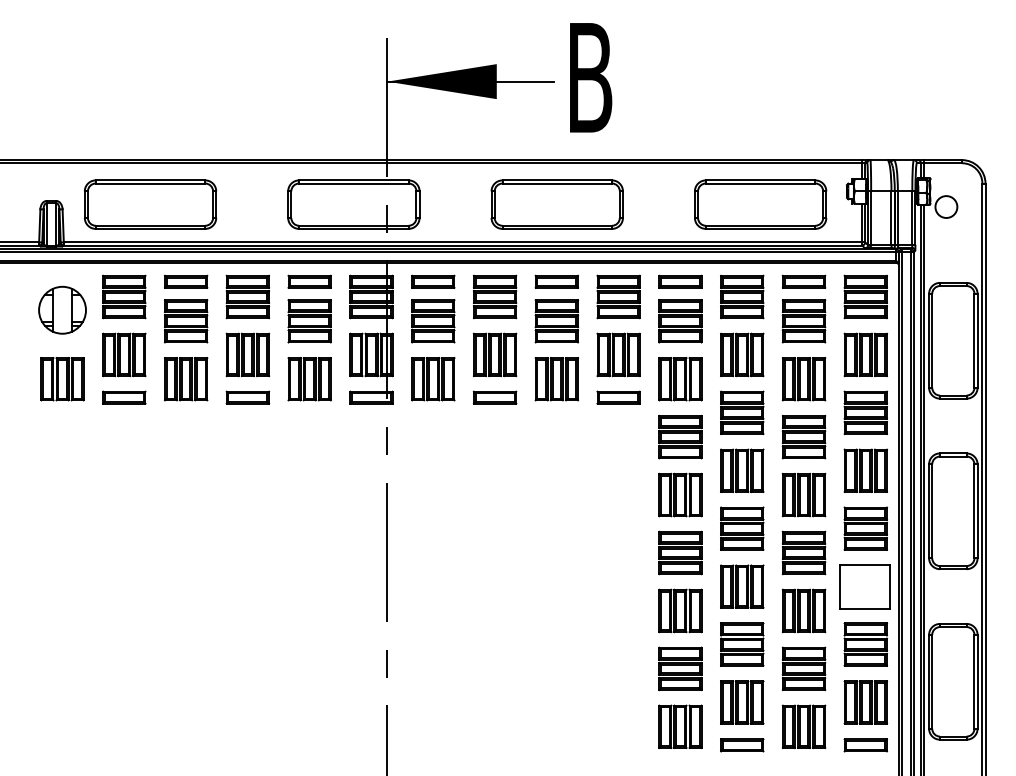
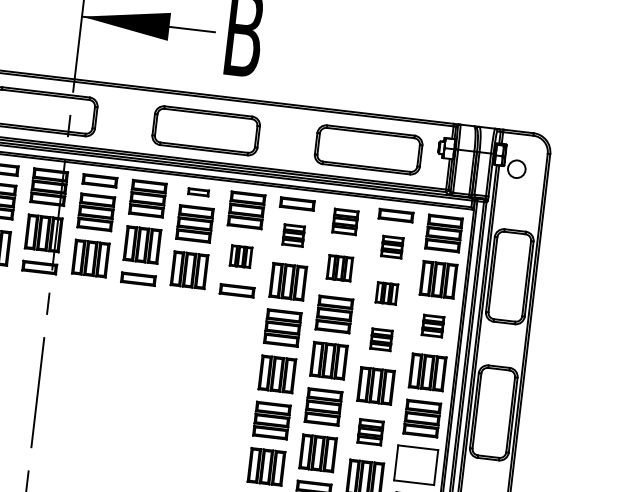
part: (556, 281) -> (198, 192), size x0.6
part: (742, 296) -> (345, 221), size x0.7
part: (680, 321) -> (293, 235), size x0.6
part: (803, 321) -> (391, 247), size x0.6
part: (618, 354) -> (241, 256), size x0.6
part: (742, 354) -> (340, 267), size x0.7
part: (803, 379) -> (386, 293), size x0.6
part: (865, 412) -> (432, 325), size x0.6
part: (803, 437) -> (381, 339), size x0.6
part: (803, 552) -> (370, 431), size x0.7

